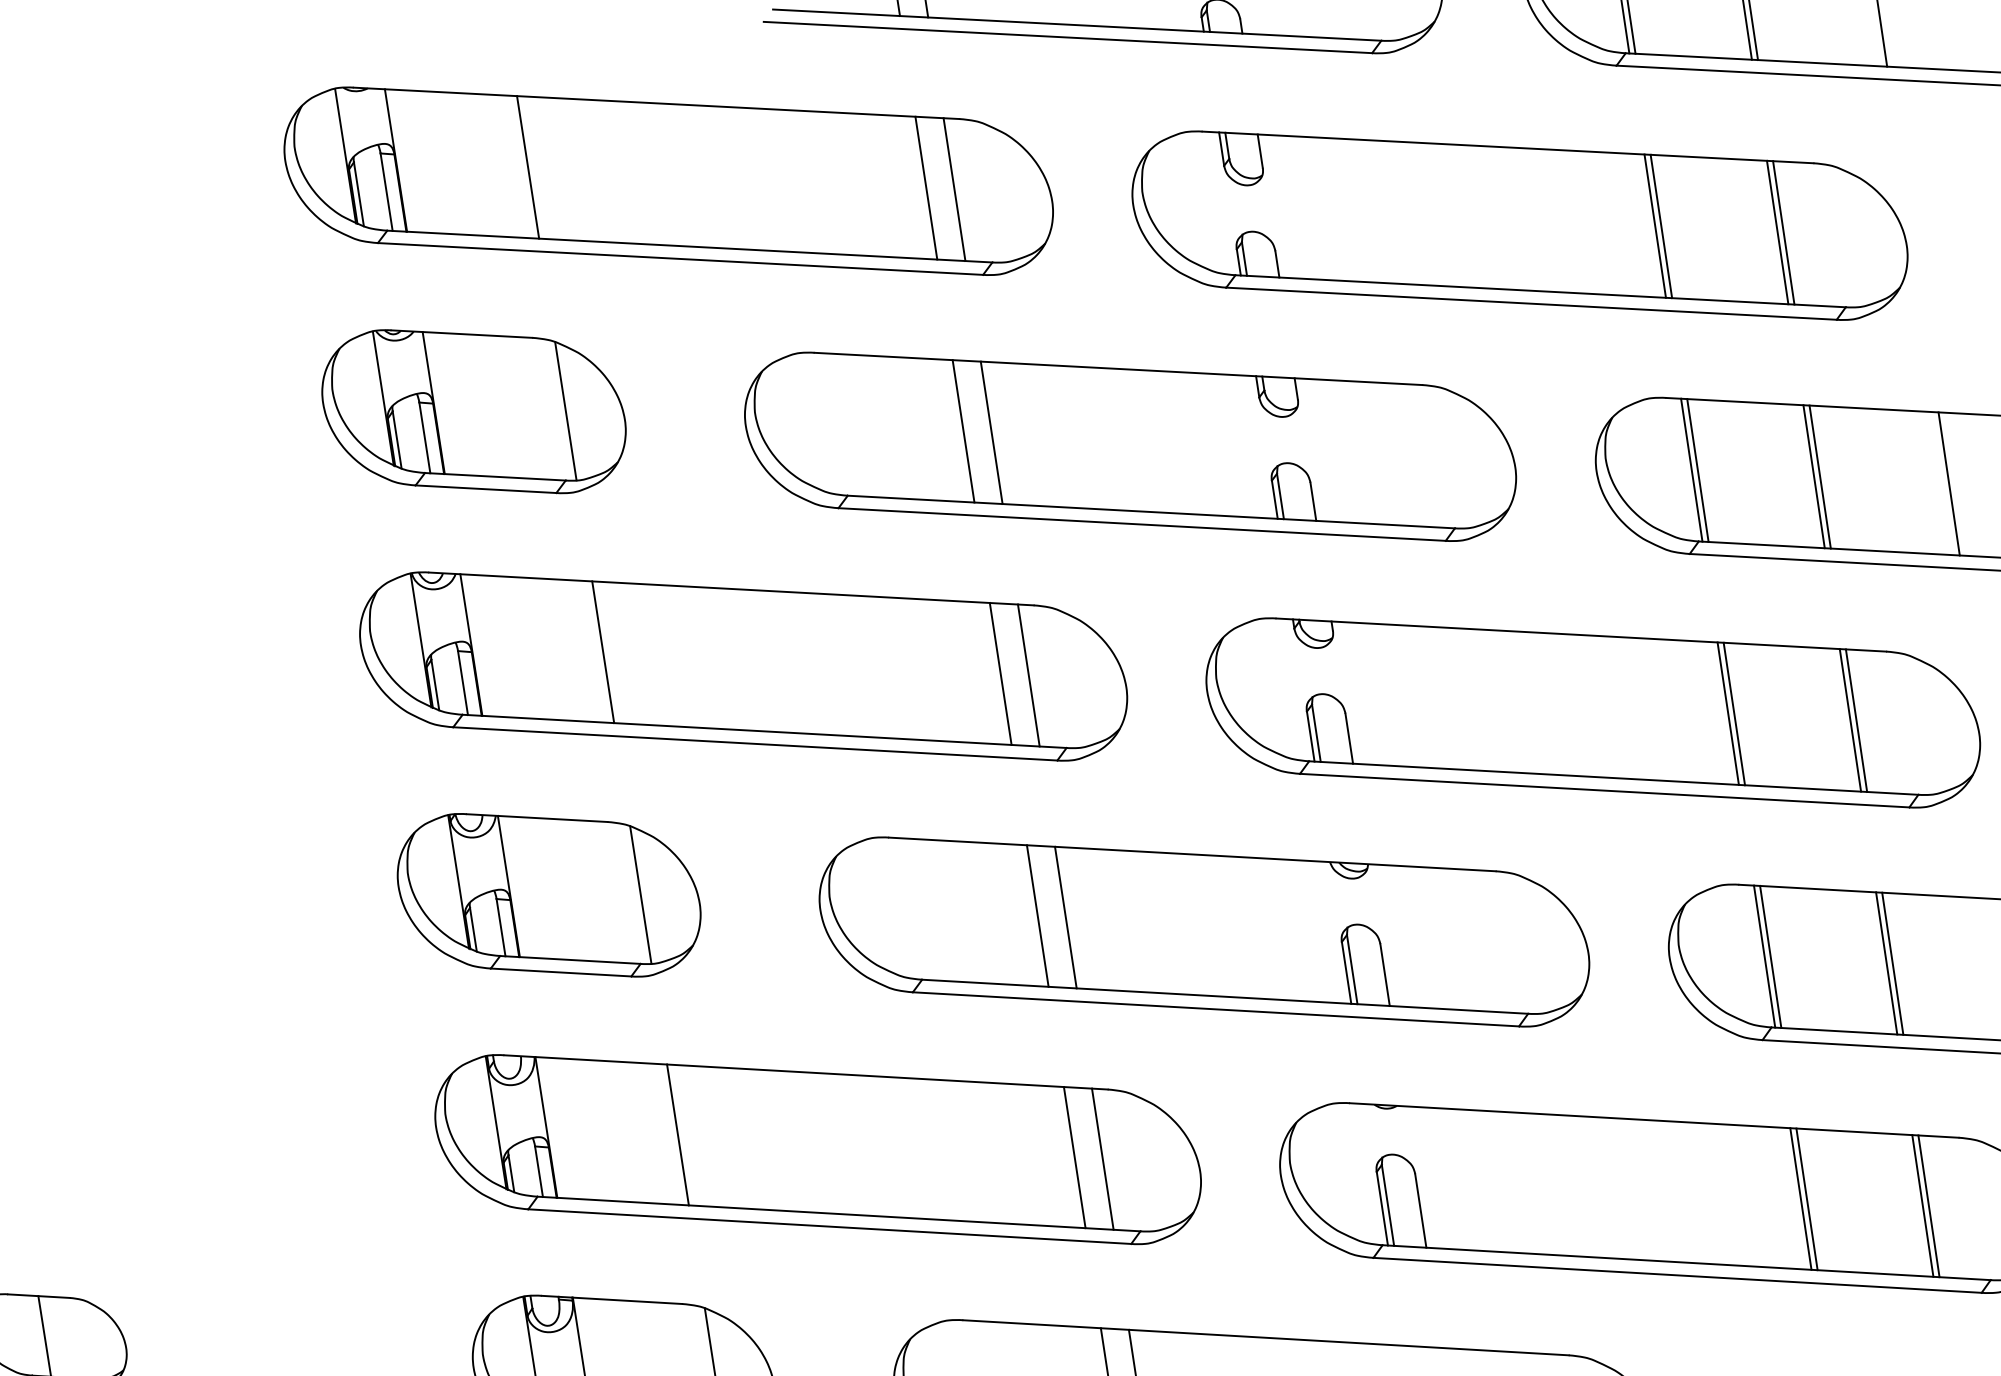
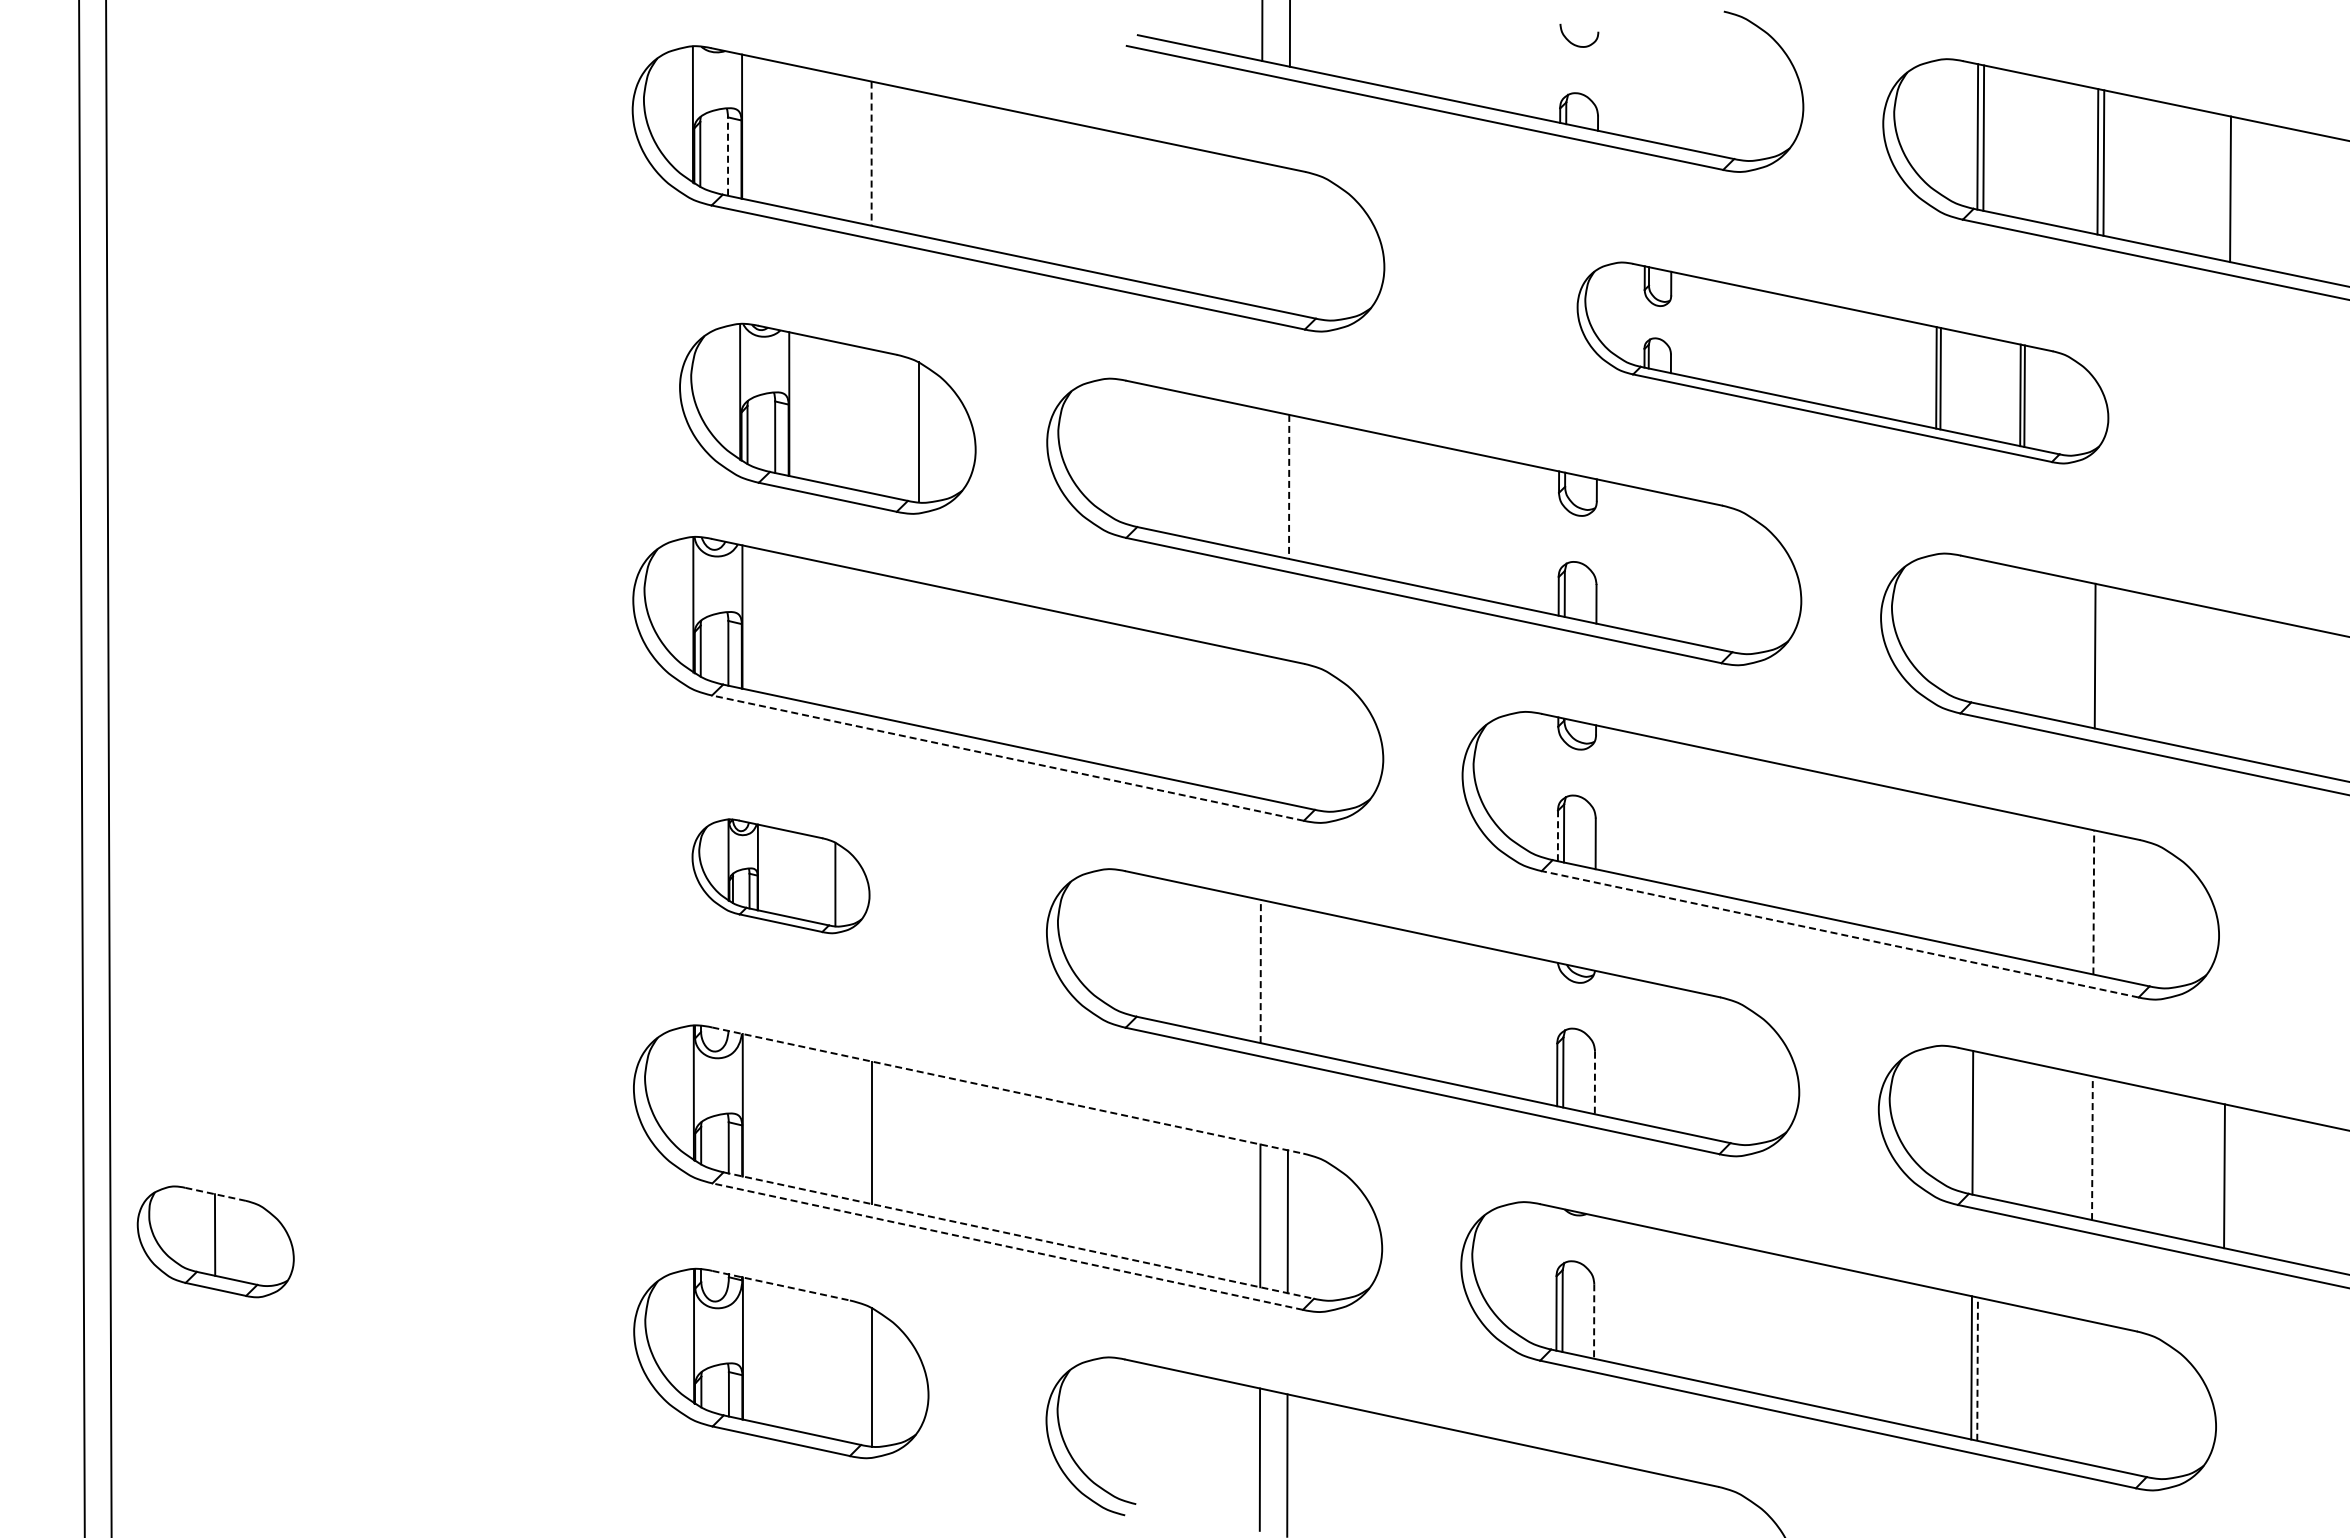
line: (528, 168) -> (871, 154), solid -> dashed
line: (925, 187) -> (1261, 234), removed
line: (954, 189) -> (1289, 240), removed
line: (387, 192) -> (728, 156), solid -> dashed
part: (1519, 225) -> (1842, 362), size x0.7
part: (473, 411) -> (827, 418), moved
line: (963, 431) -> (1261, 481), removed
line: (992, 433) -> (1289, 487), solid -> dashed
line: (1690, 469) -> (1974, 630), removed
line: (1697, 469) -> (1980, 631), removed
line: (1819, 477) -> (2100, 657), removed
line: (1949, 483) -> (2227, 683), removed
line: (603, 652) -> (871, 644), removed
line: (1001, 673) -> (1261, 726), removed
line: (1028, 675) -> (1288, 732), removed
line: (1727, 714) -> (1973, 877), removed
line: (1733, 714) -> (1979, 878), removed
line: (1850, 719) -> (2093, 901), solid -> dashed
line: (1856, 720) -> (2099, 903), removed
line: (1310, 736) -> (1557, 835), solid -> dashed
line: (754, 744) -> (1007, 758), solid -> dashed
line: (1604, 790) -> (1839, 934), solid -> dashed
part: (548, 895) -> (780, 876), size x0.6
line: (1037, 916) -> (1260, 971), solid -> dashed
line: (1065, 916) -> (1288, 976), removed
line: (1770, 956) -> (1978, 1123), removed
line: (1886, 963) -> (2092, 1148), solid -> dashed
line: (1891, 963) -> (2097, 1149), removed
line: (1384, 975) -> (1594, 1083), solid -> dashed
line: (806, 1072) -> (1008, 1090), solid -> dashed
line: (1806, 1199) -> (1977, 1369), solid -> dashed
line: (1922, 1206) -> (2090, 1393), removed
line: (1928, 1206) -> (2096, 1394), removed
line: (1421, 1211) -> (1594, 1322), solid -> dashed
line: (838, 1213) -> (1018, 1235), solid -> dashed
line: (829, 1226) -> (1007, 1246), solid -> dashed
line: (38, 1296) -> (215, 1194), solid -> dashed
line: (612, 1299) -> (781, 1285), solid -> dashed

